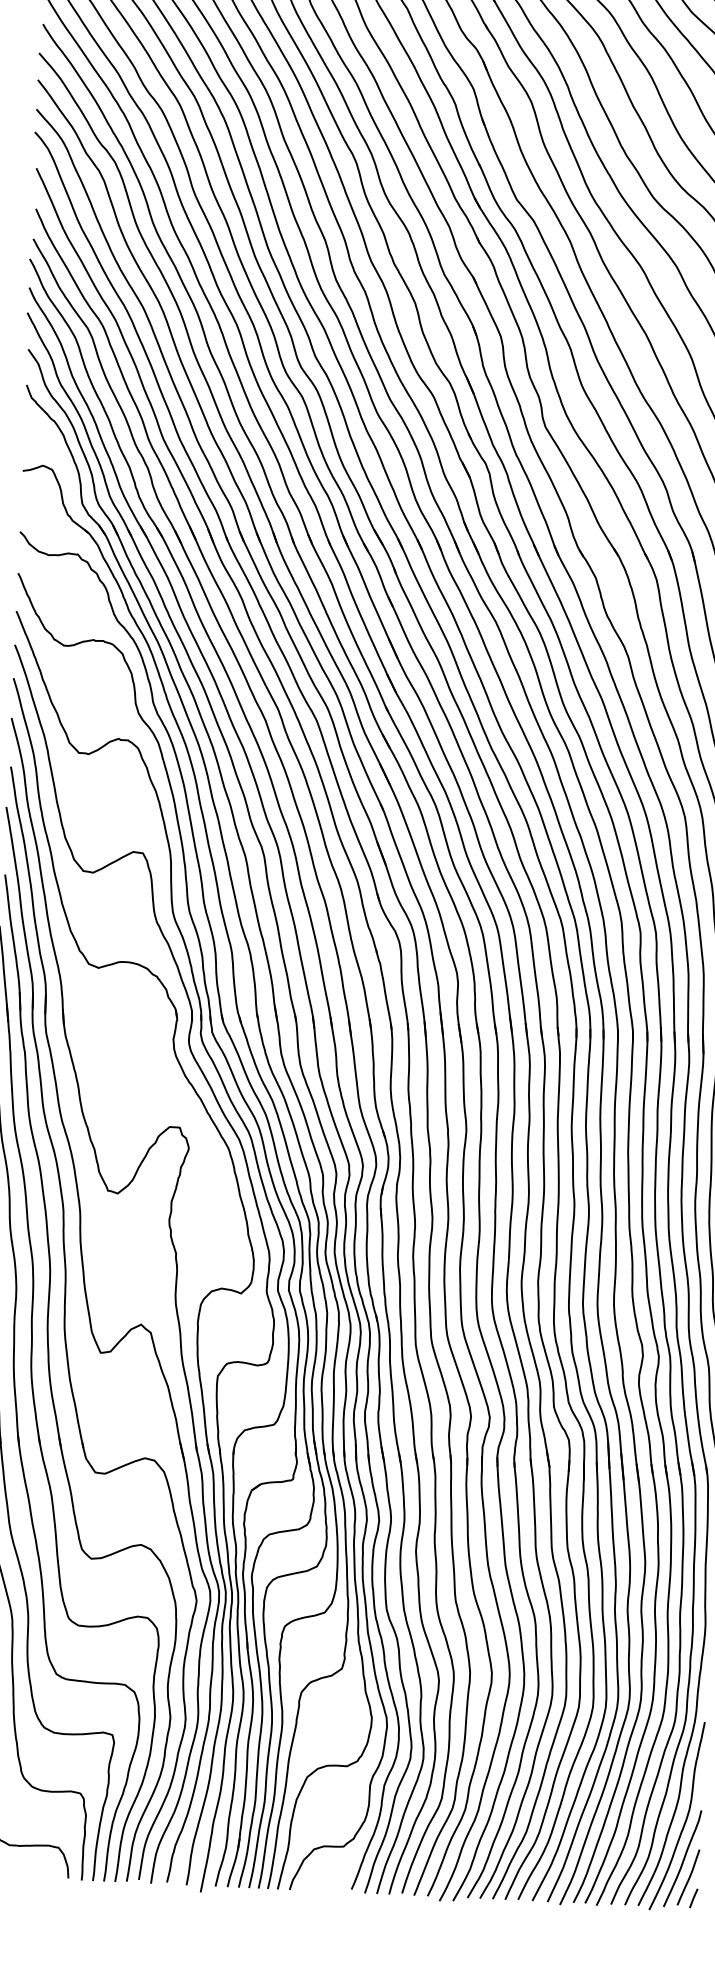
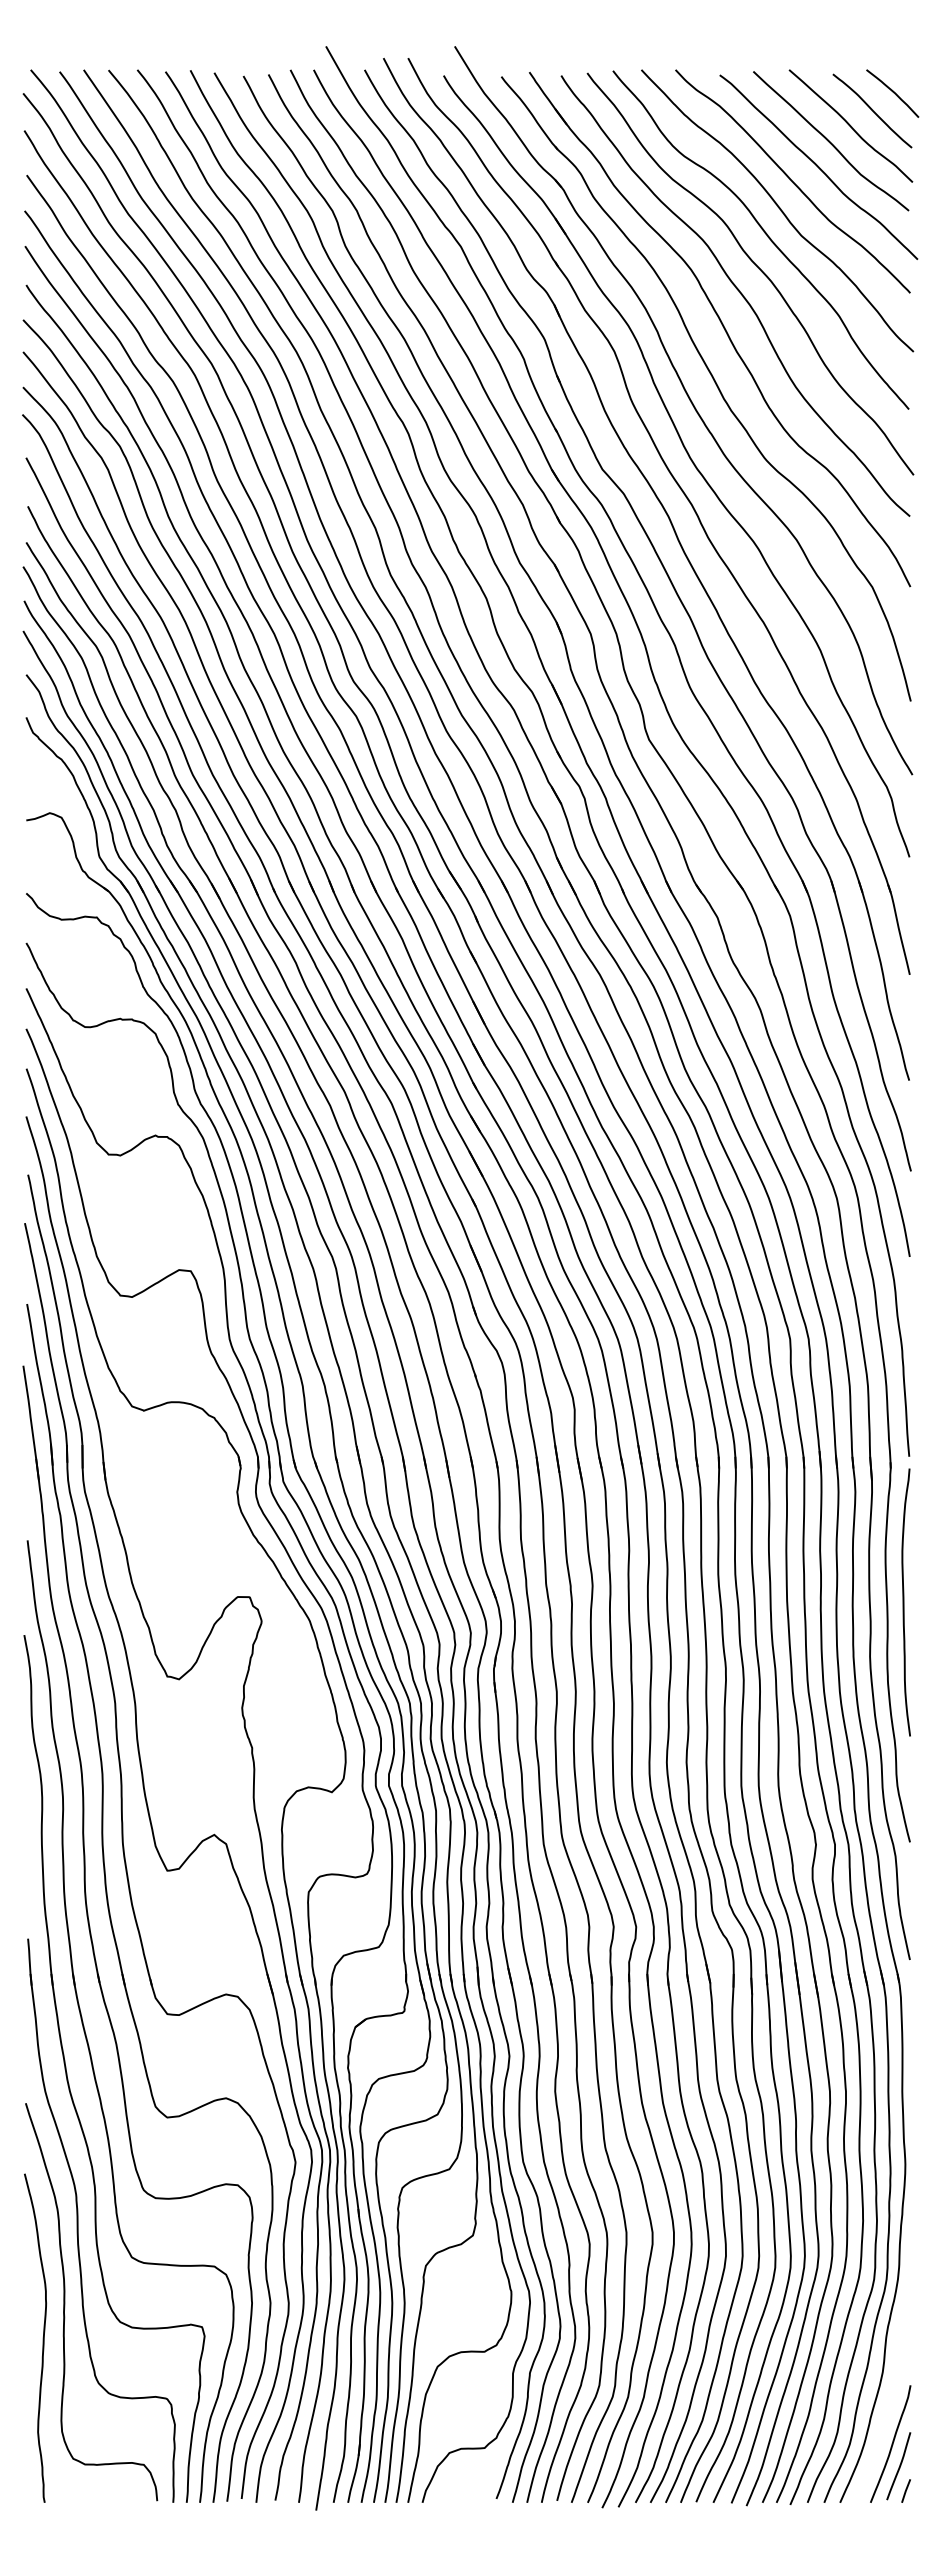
curve: (686, 1817) -> (892, 2394), removed

